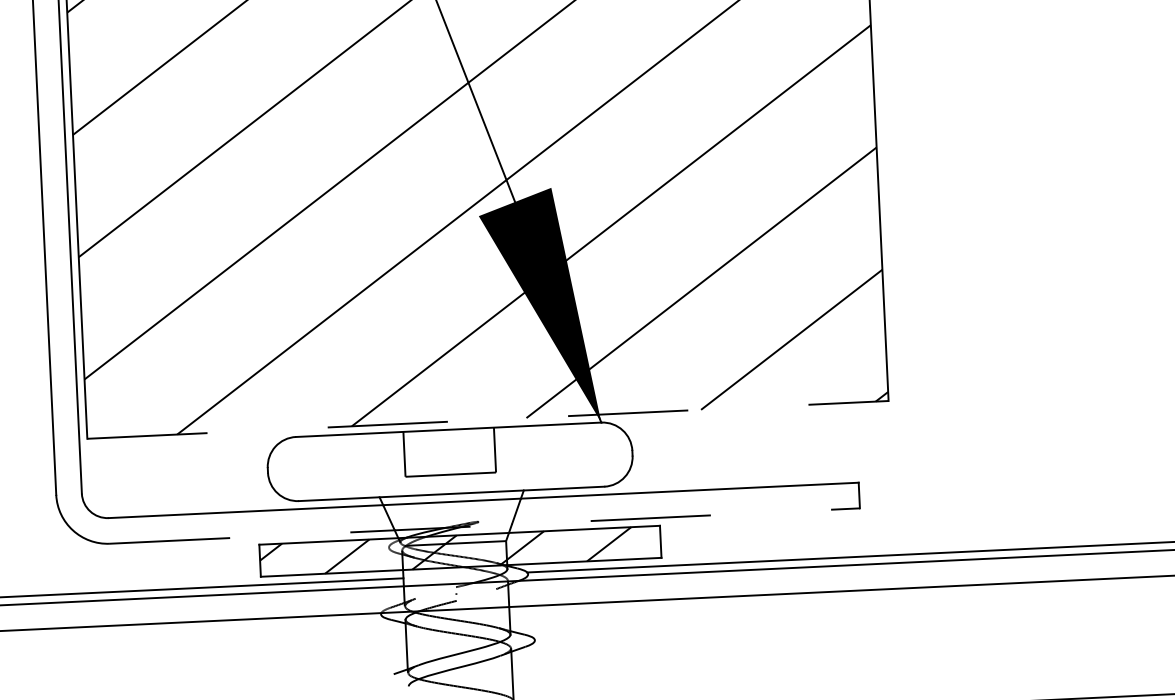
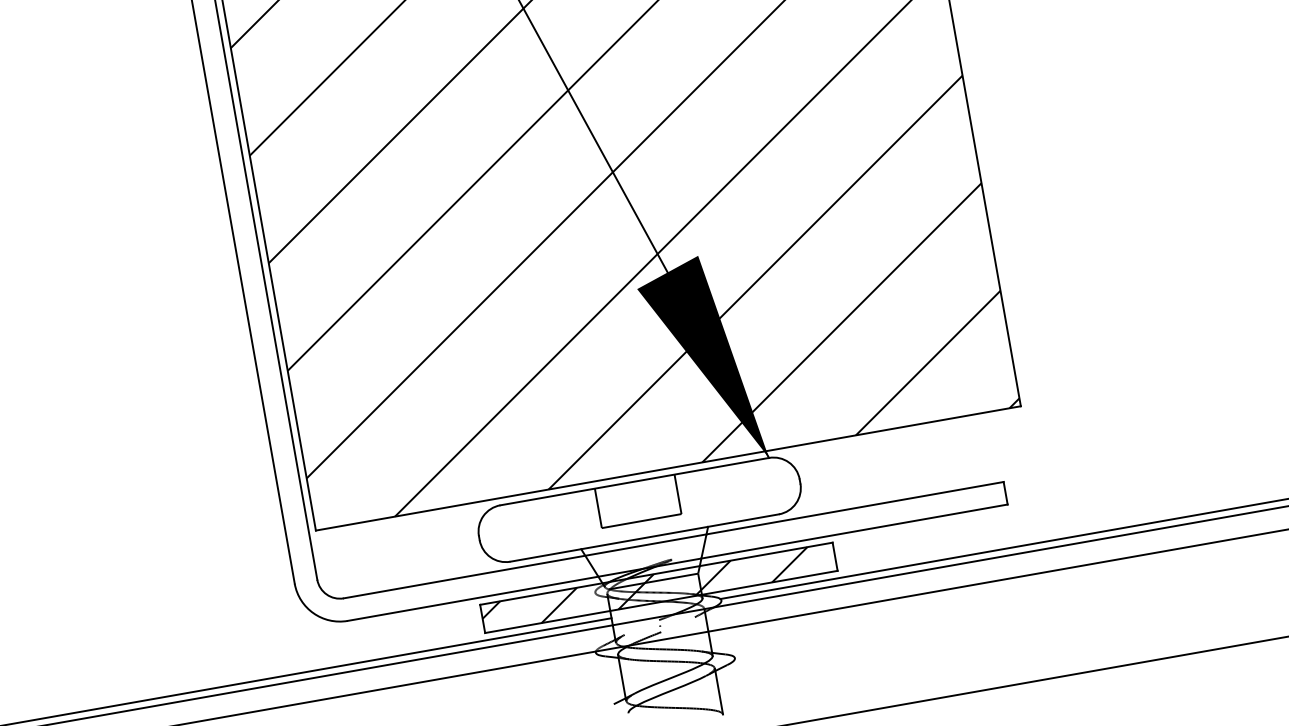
line: (488, 419) -> (668, 468), dashed -> solid
line: (485, 525) -> (678, 562), dashed -> solid

